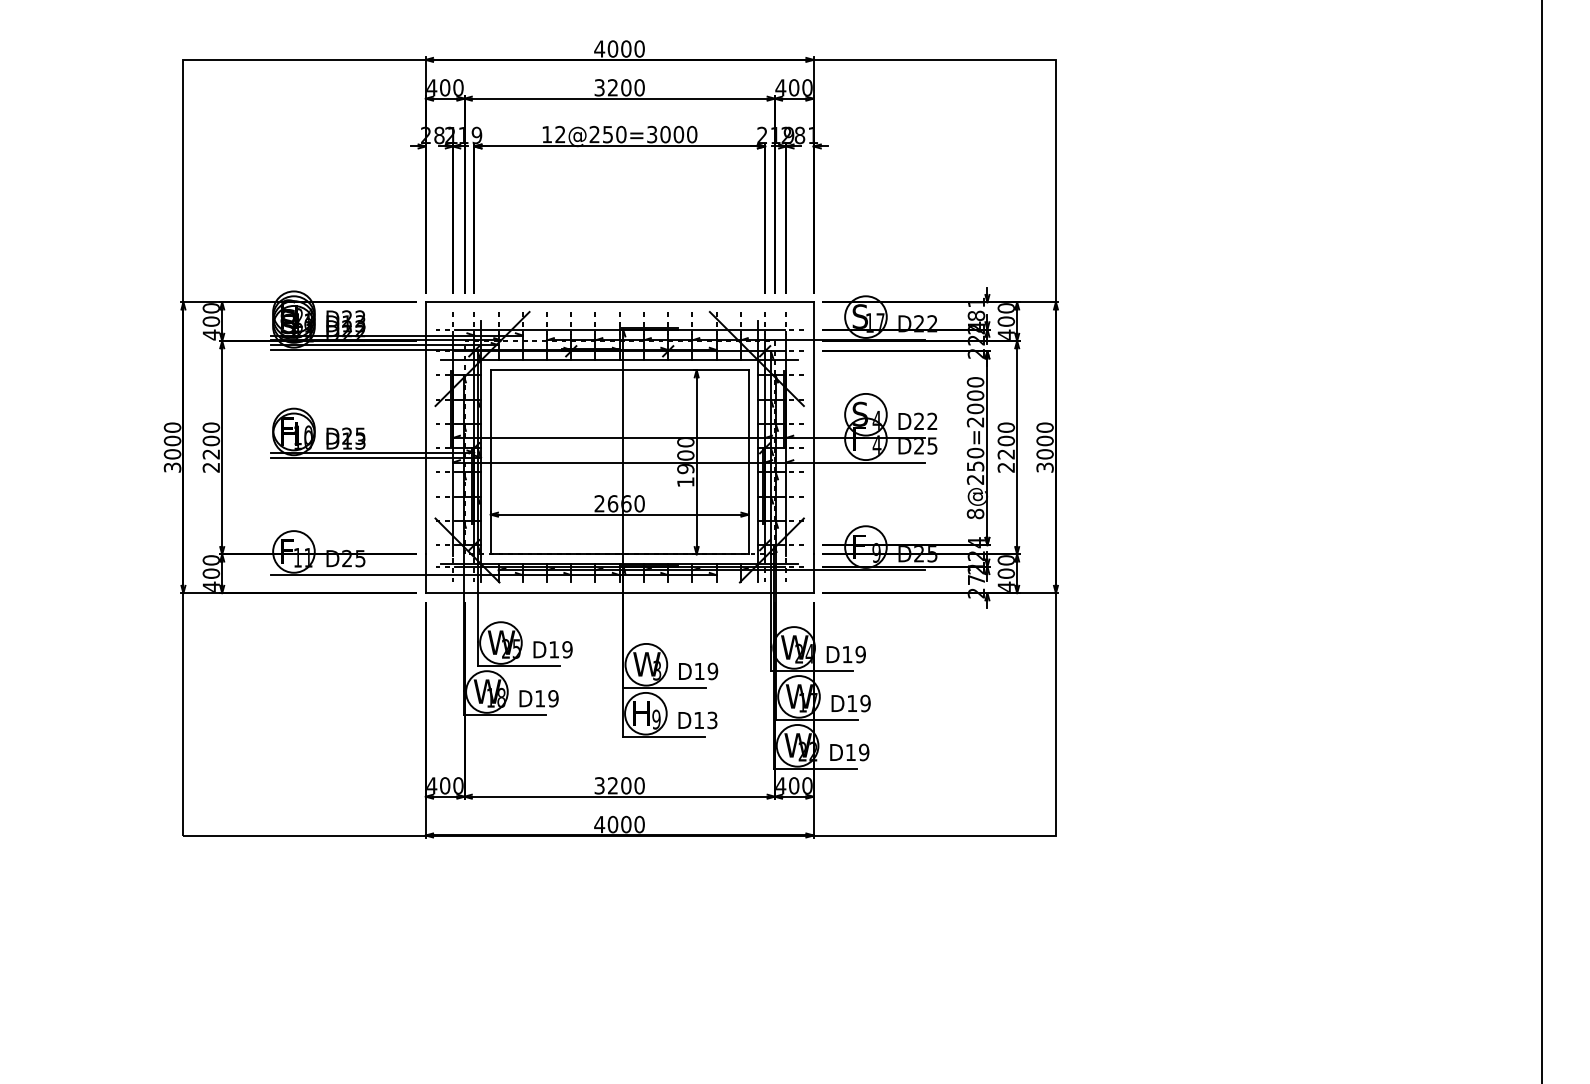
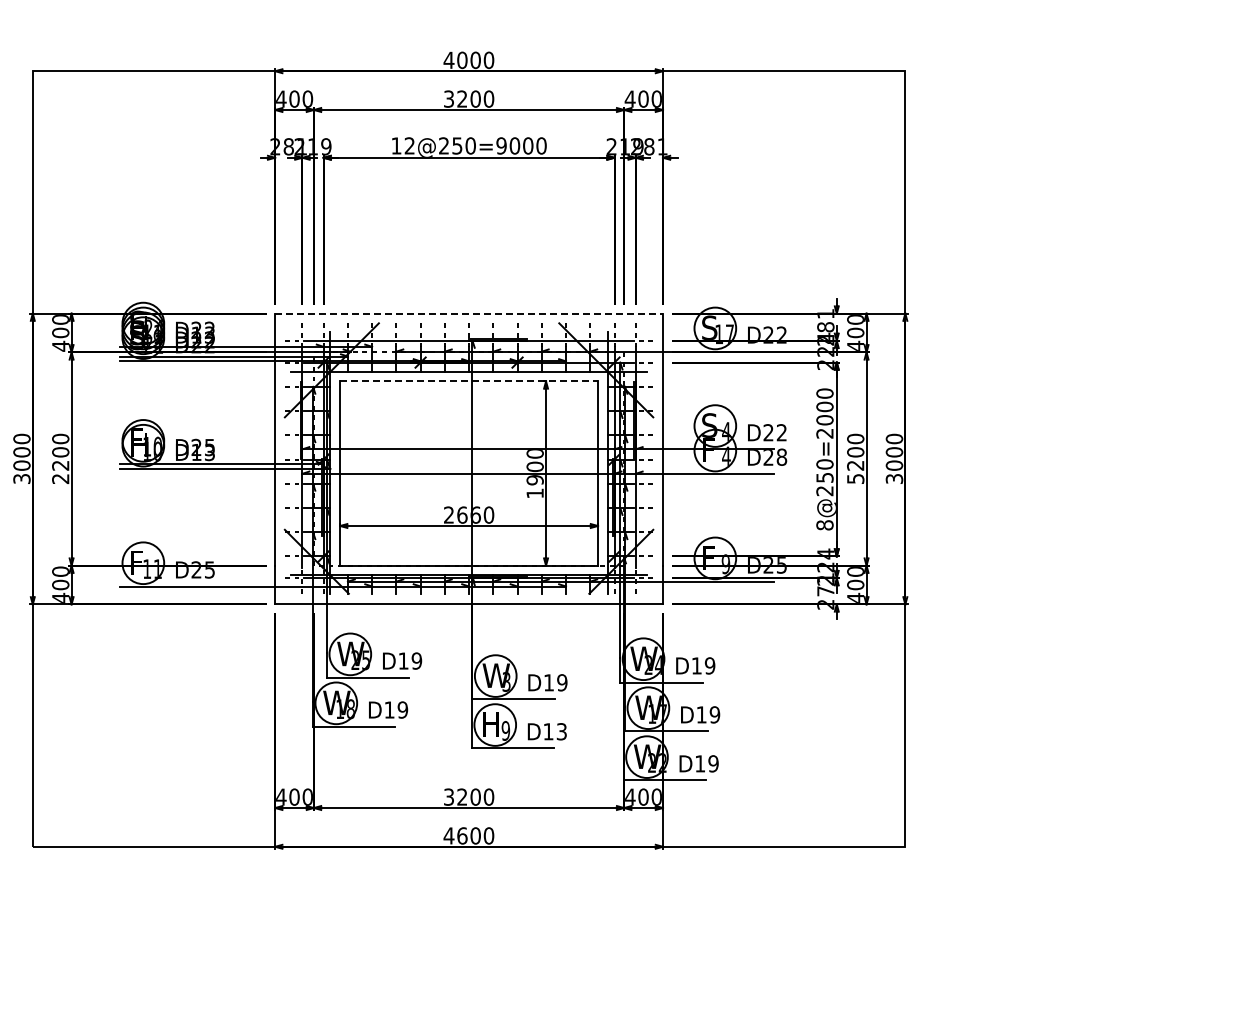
text: (652, 134) -> (501, 145), 12@250=3000 -> 12@250=9000
line: (619, 302) -> (468, 313), solid -> dashed
line: (619, 370) -> (468, 381), solid -> dashed
text: (932, 445) -> (781, 456), D25 -> D28
text: (1006, 467) -> (855, 478), 2200 -> 5200
text: (612, 824) -> (461, 835), 4000 -> 4600

